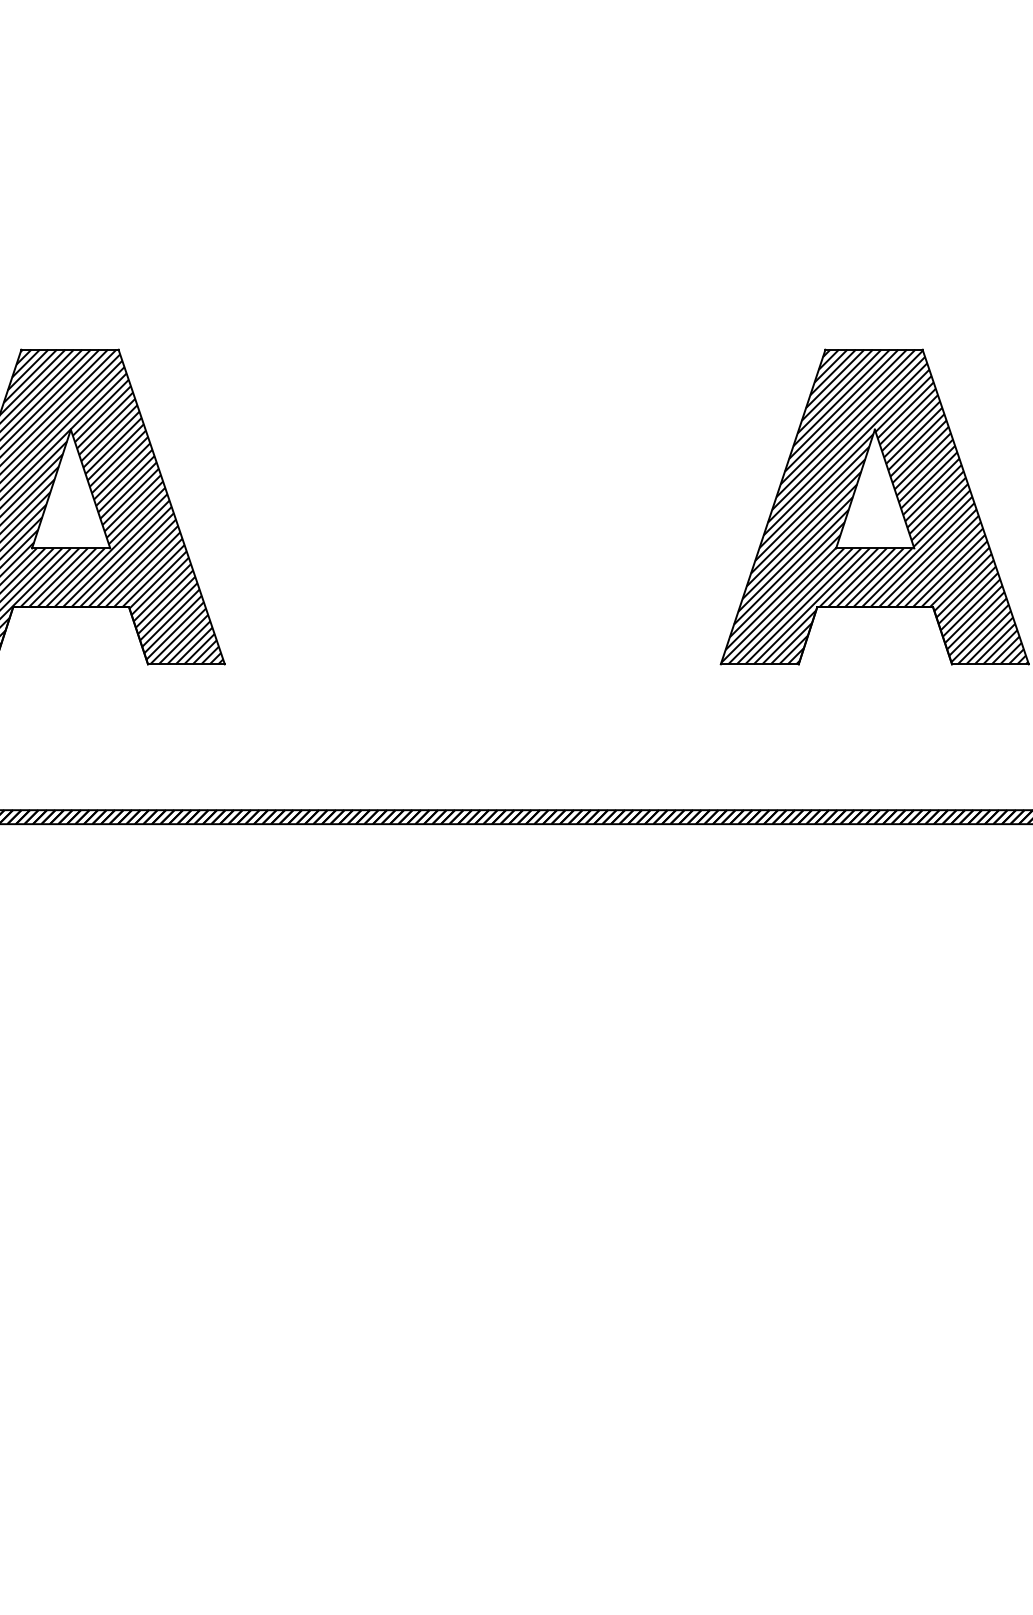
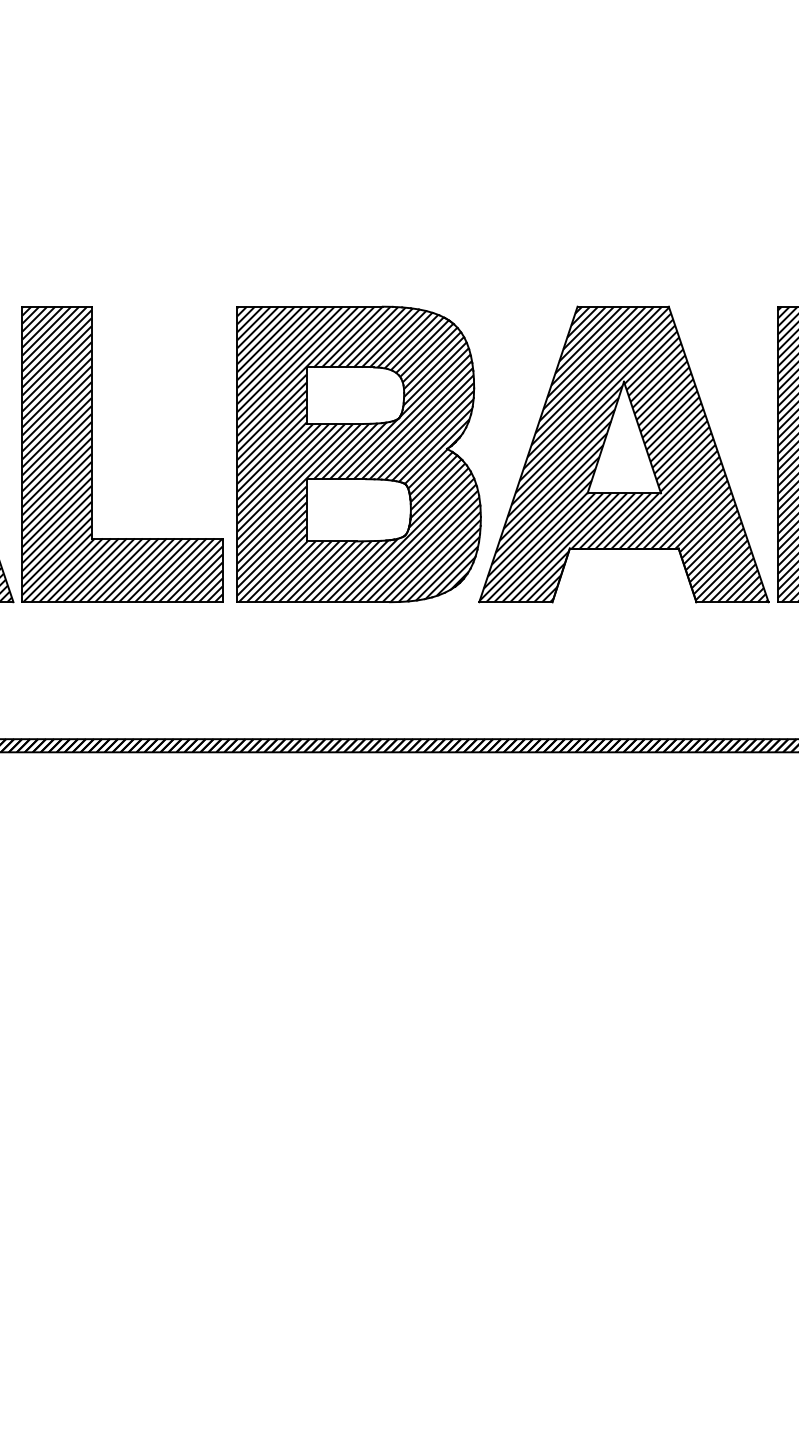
part: (308, 506) -> (92, 453), added
part: (592, 506) -> (358, 453), added

